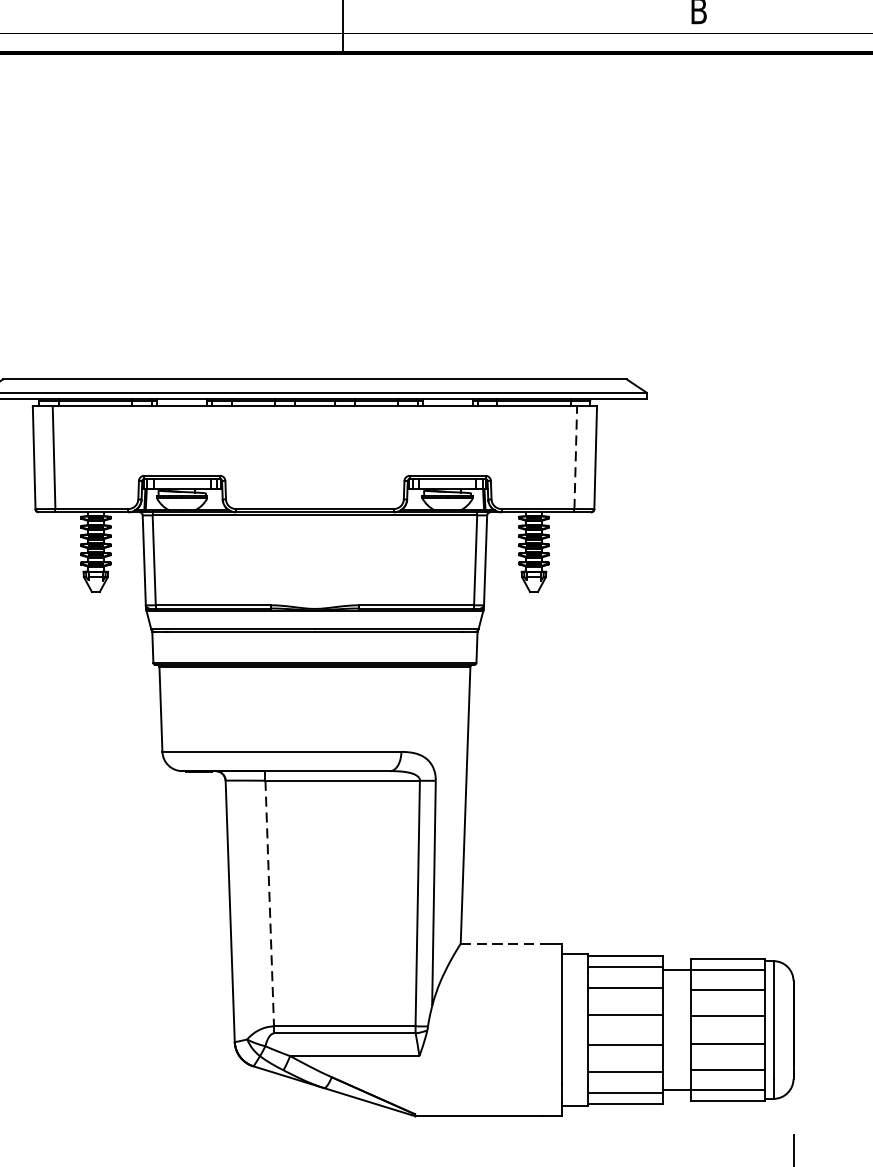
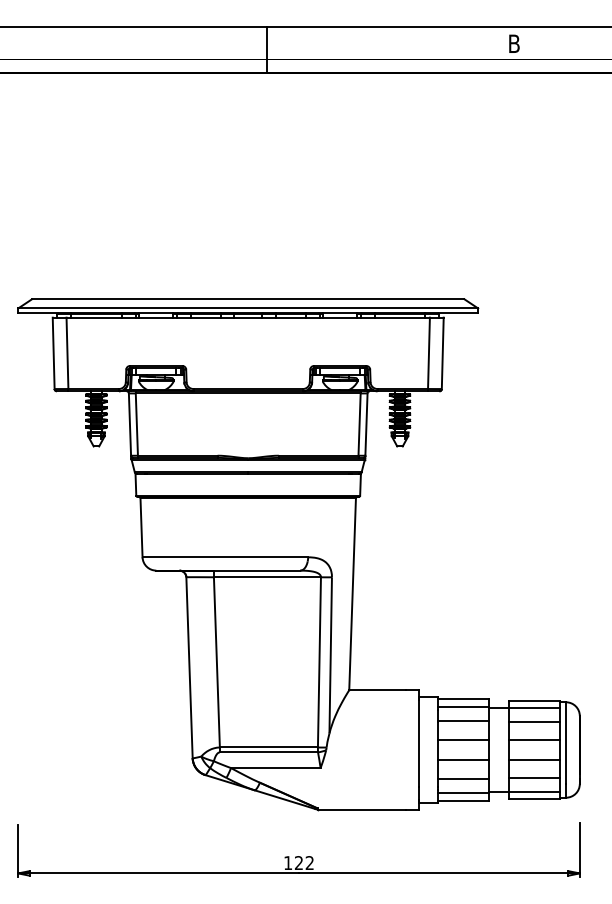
line: (575, 457) -> (428, 353), dashed -> solid
line: (269, 903) -> (216, 662), dashed -> solid
line: (501, 944) -> (377, 690), dashed -> solid

